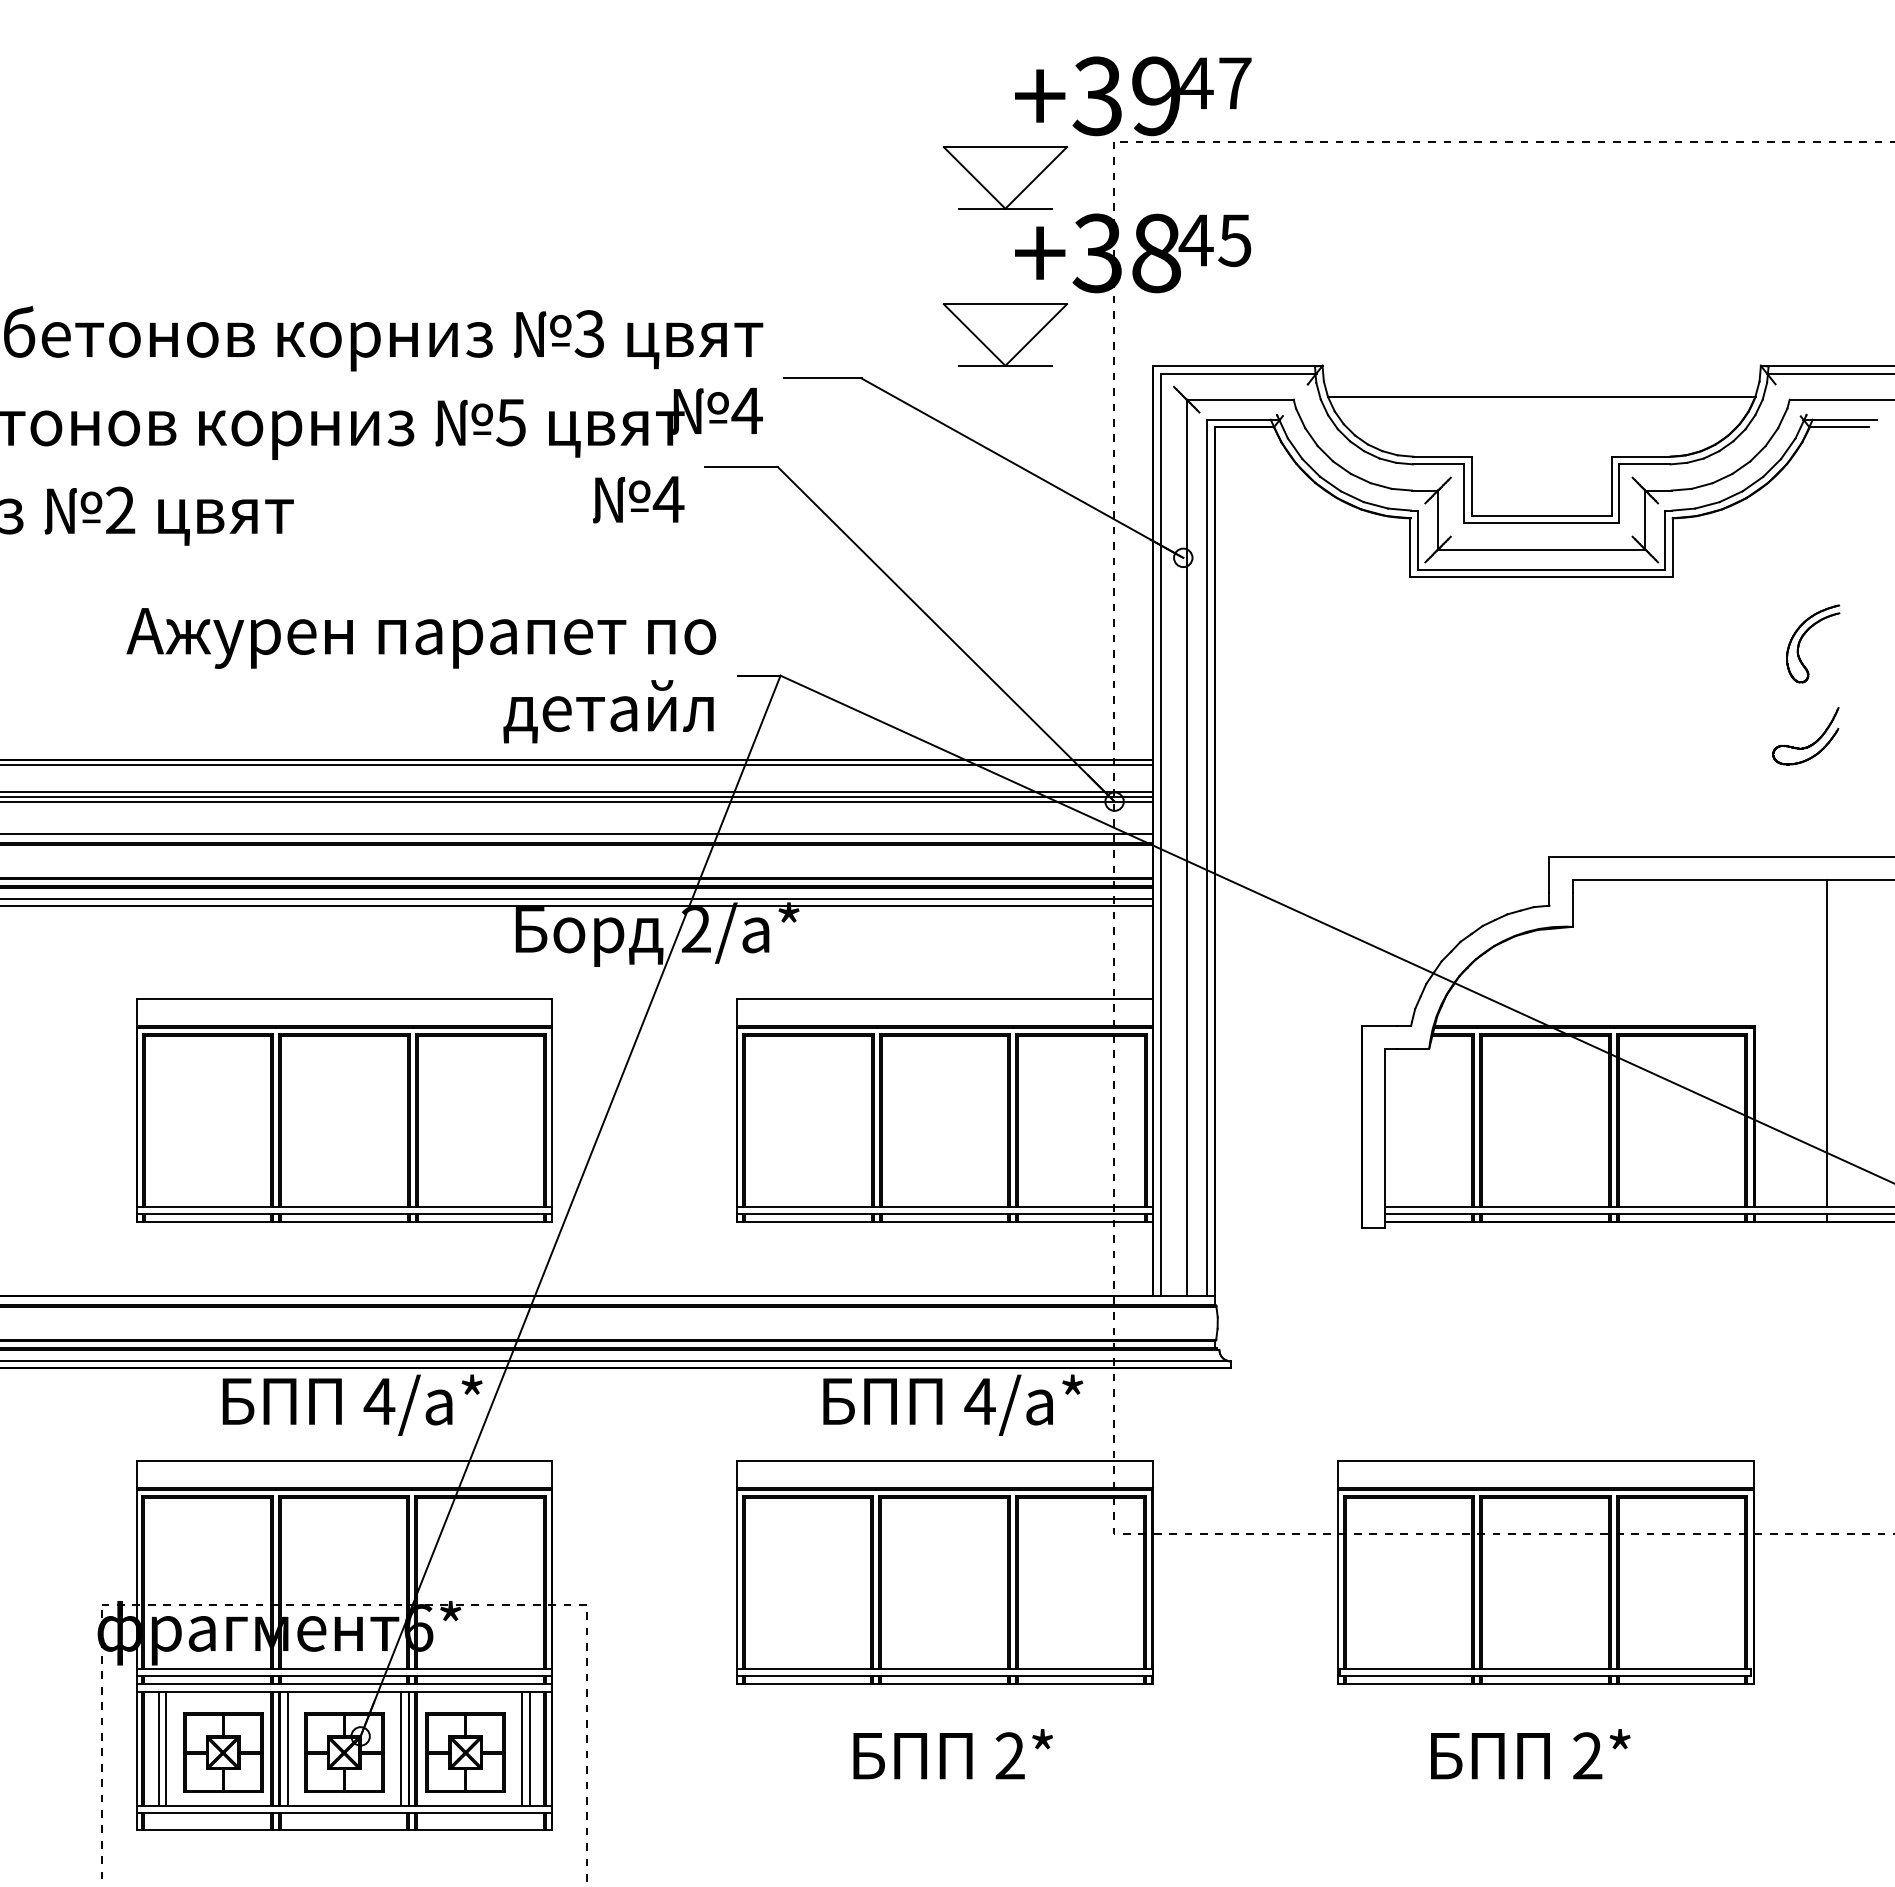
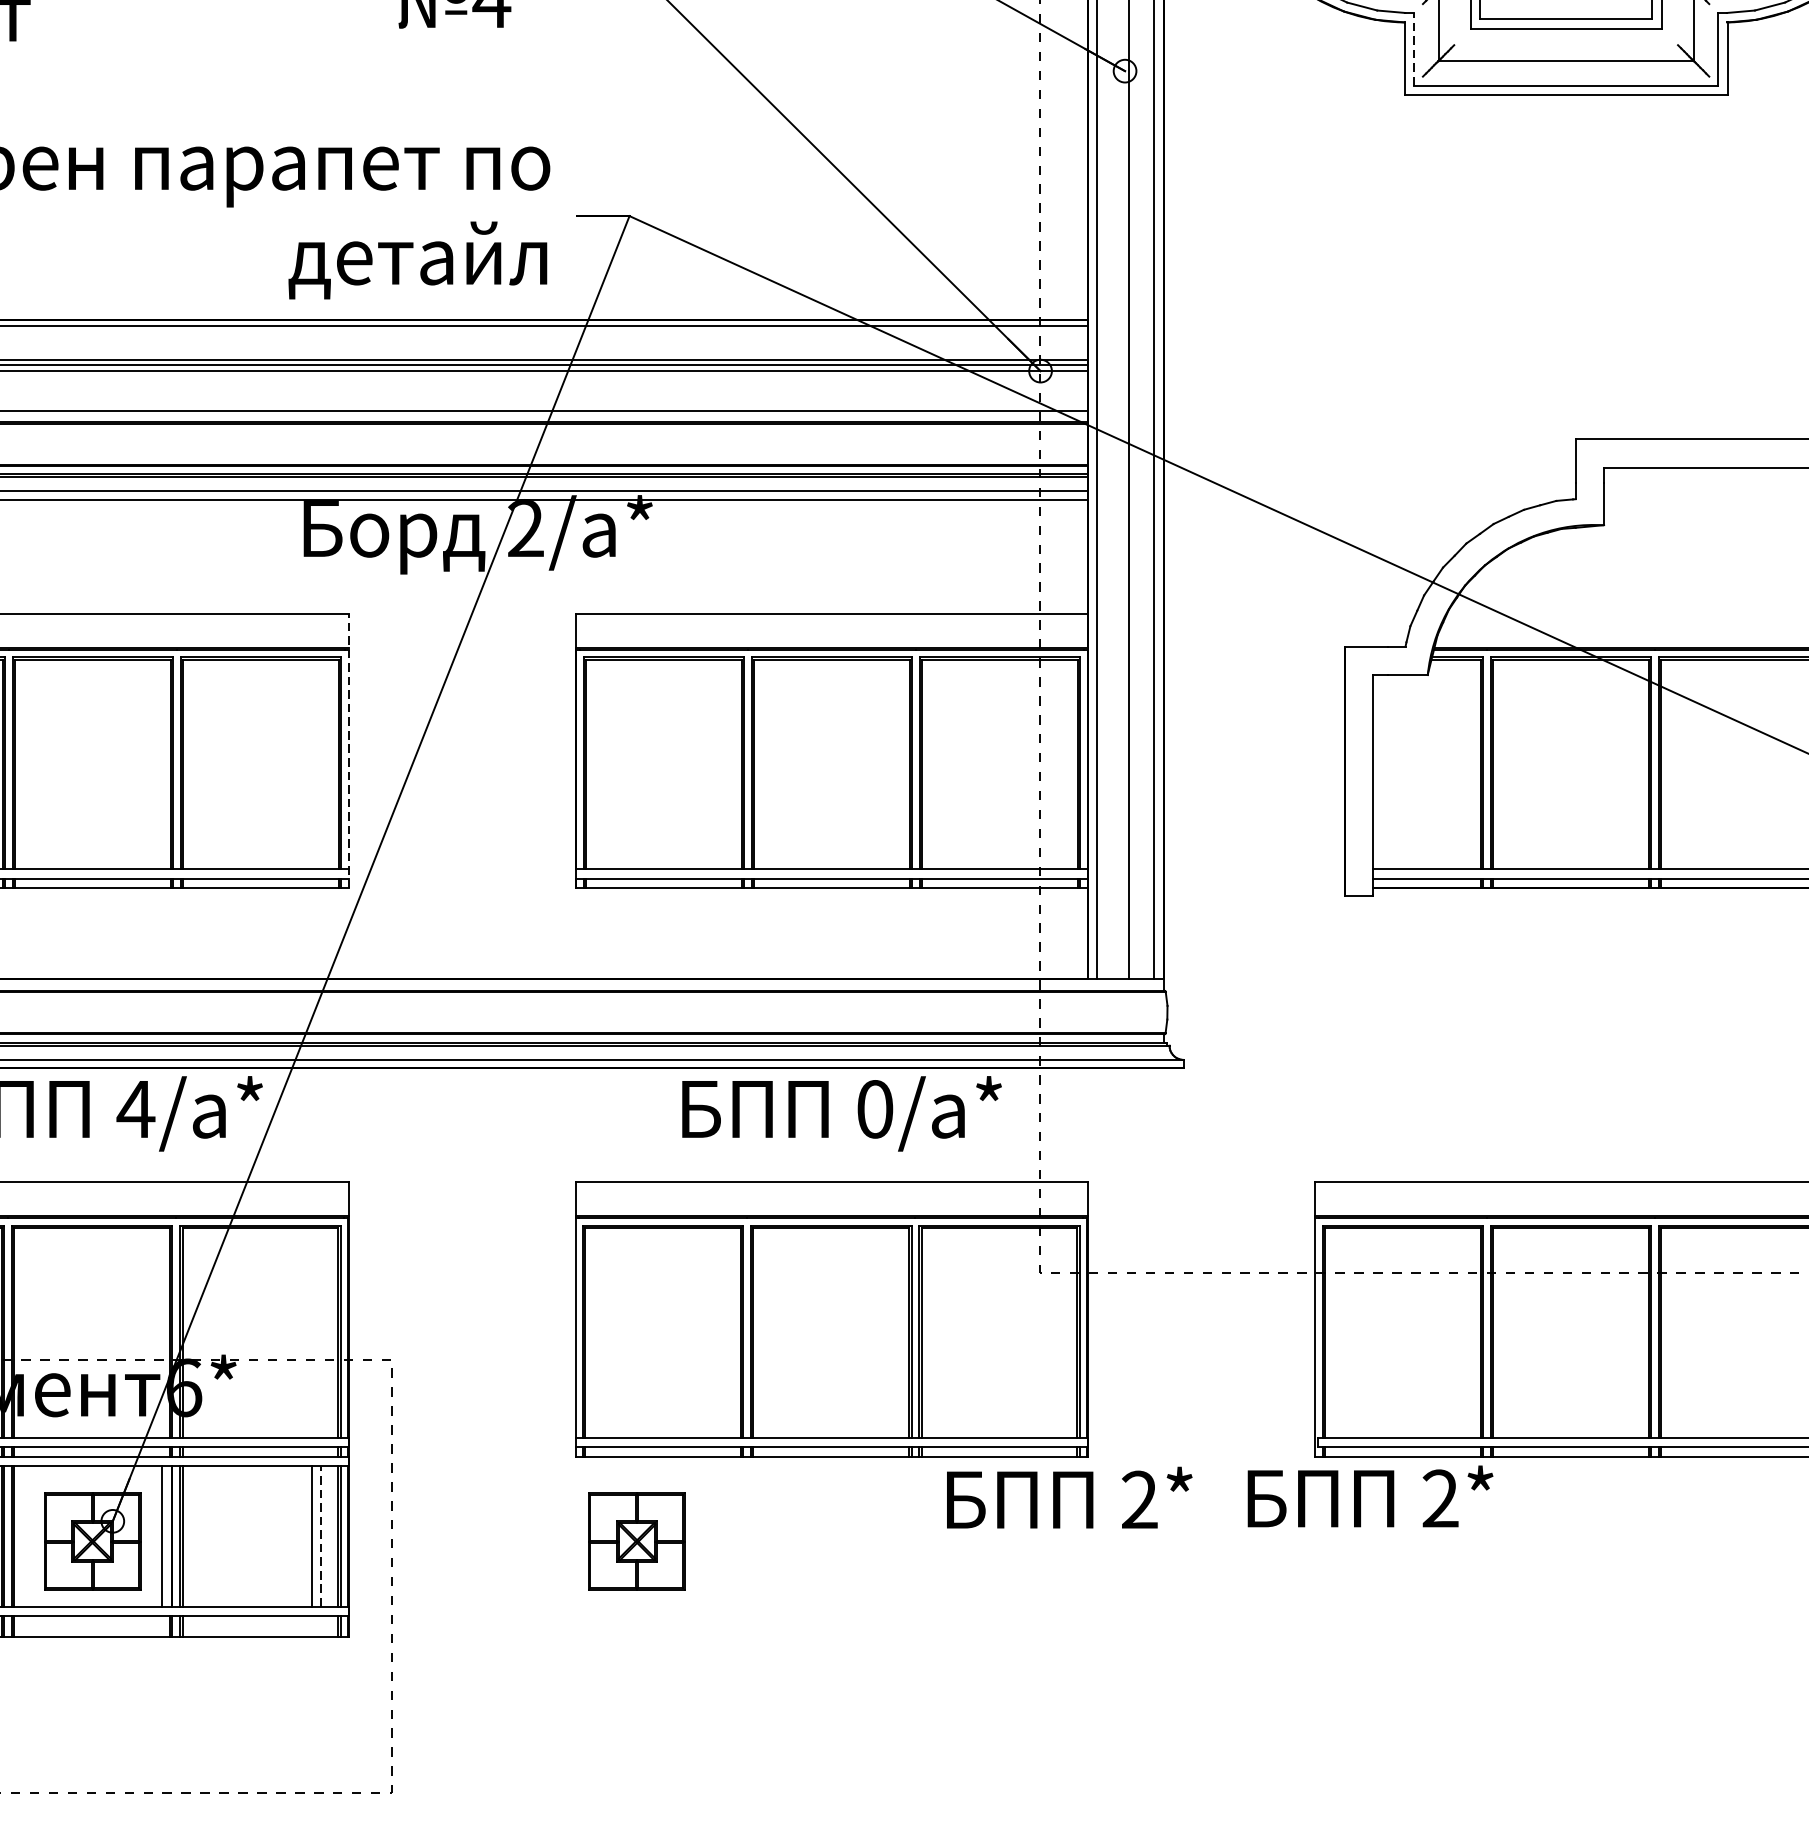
line: (1418, 539) -> (1414, 48), solid -> dashed
line: (552, 1110) -> (348, 751), solid -> dashed
text: (979, 1401) -> (874, 1109), 4/ -> 0/
line: (288, 1748) -> (24, 1536), removed
line: (530, 1748) -> (321, 1536), solid -> dashed
part: (465, 1752) -> (636, 1541), moved
text: (952, 1754) -> (1068, 1498), moved
text: (1530, 1754) -> (1370, 1496), moved

